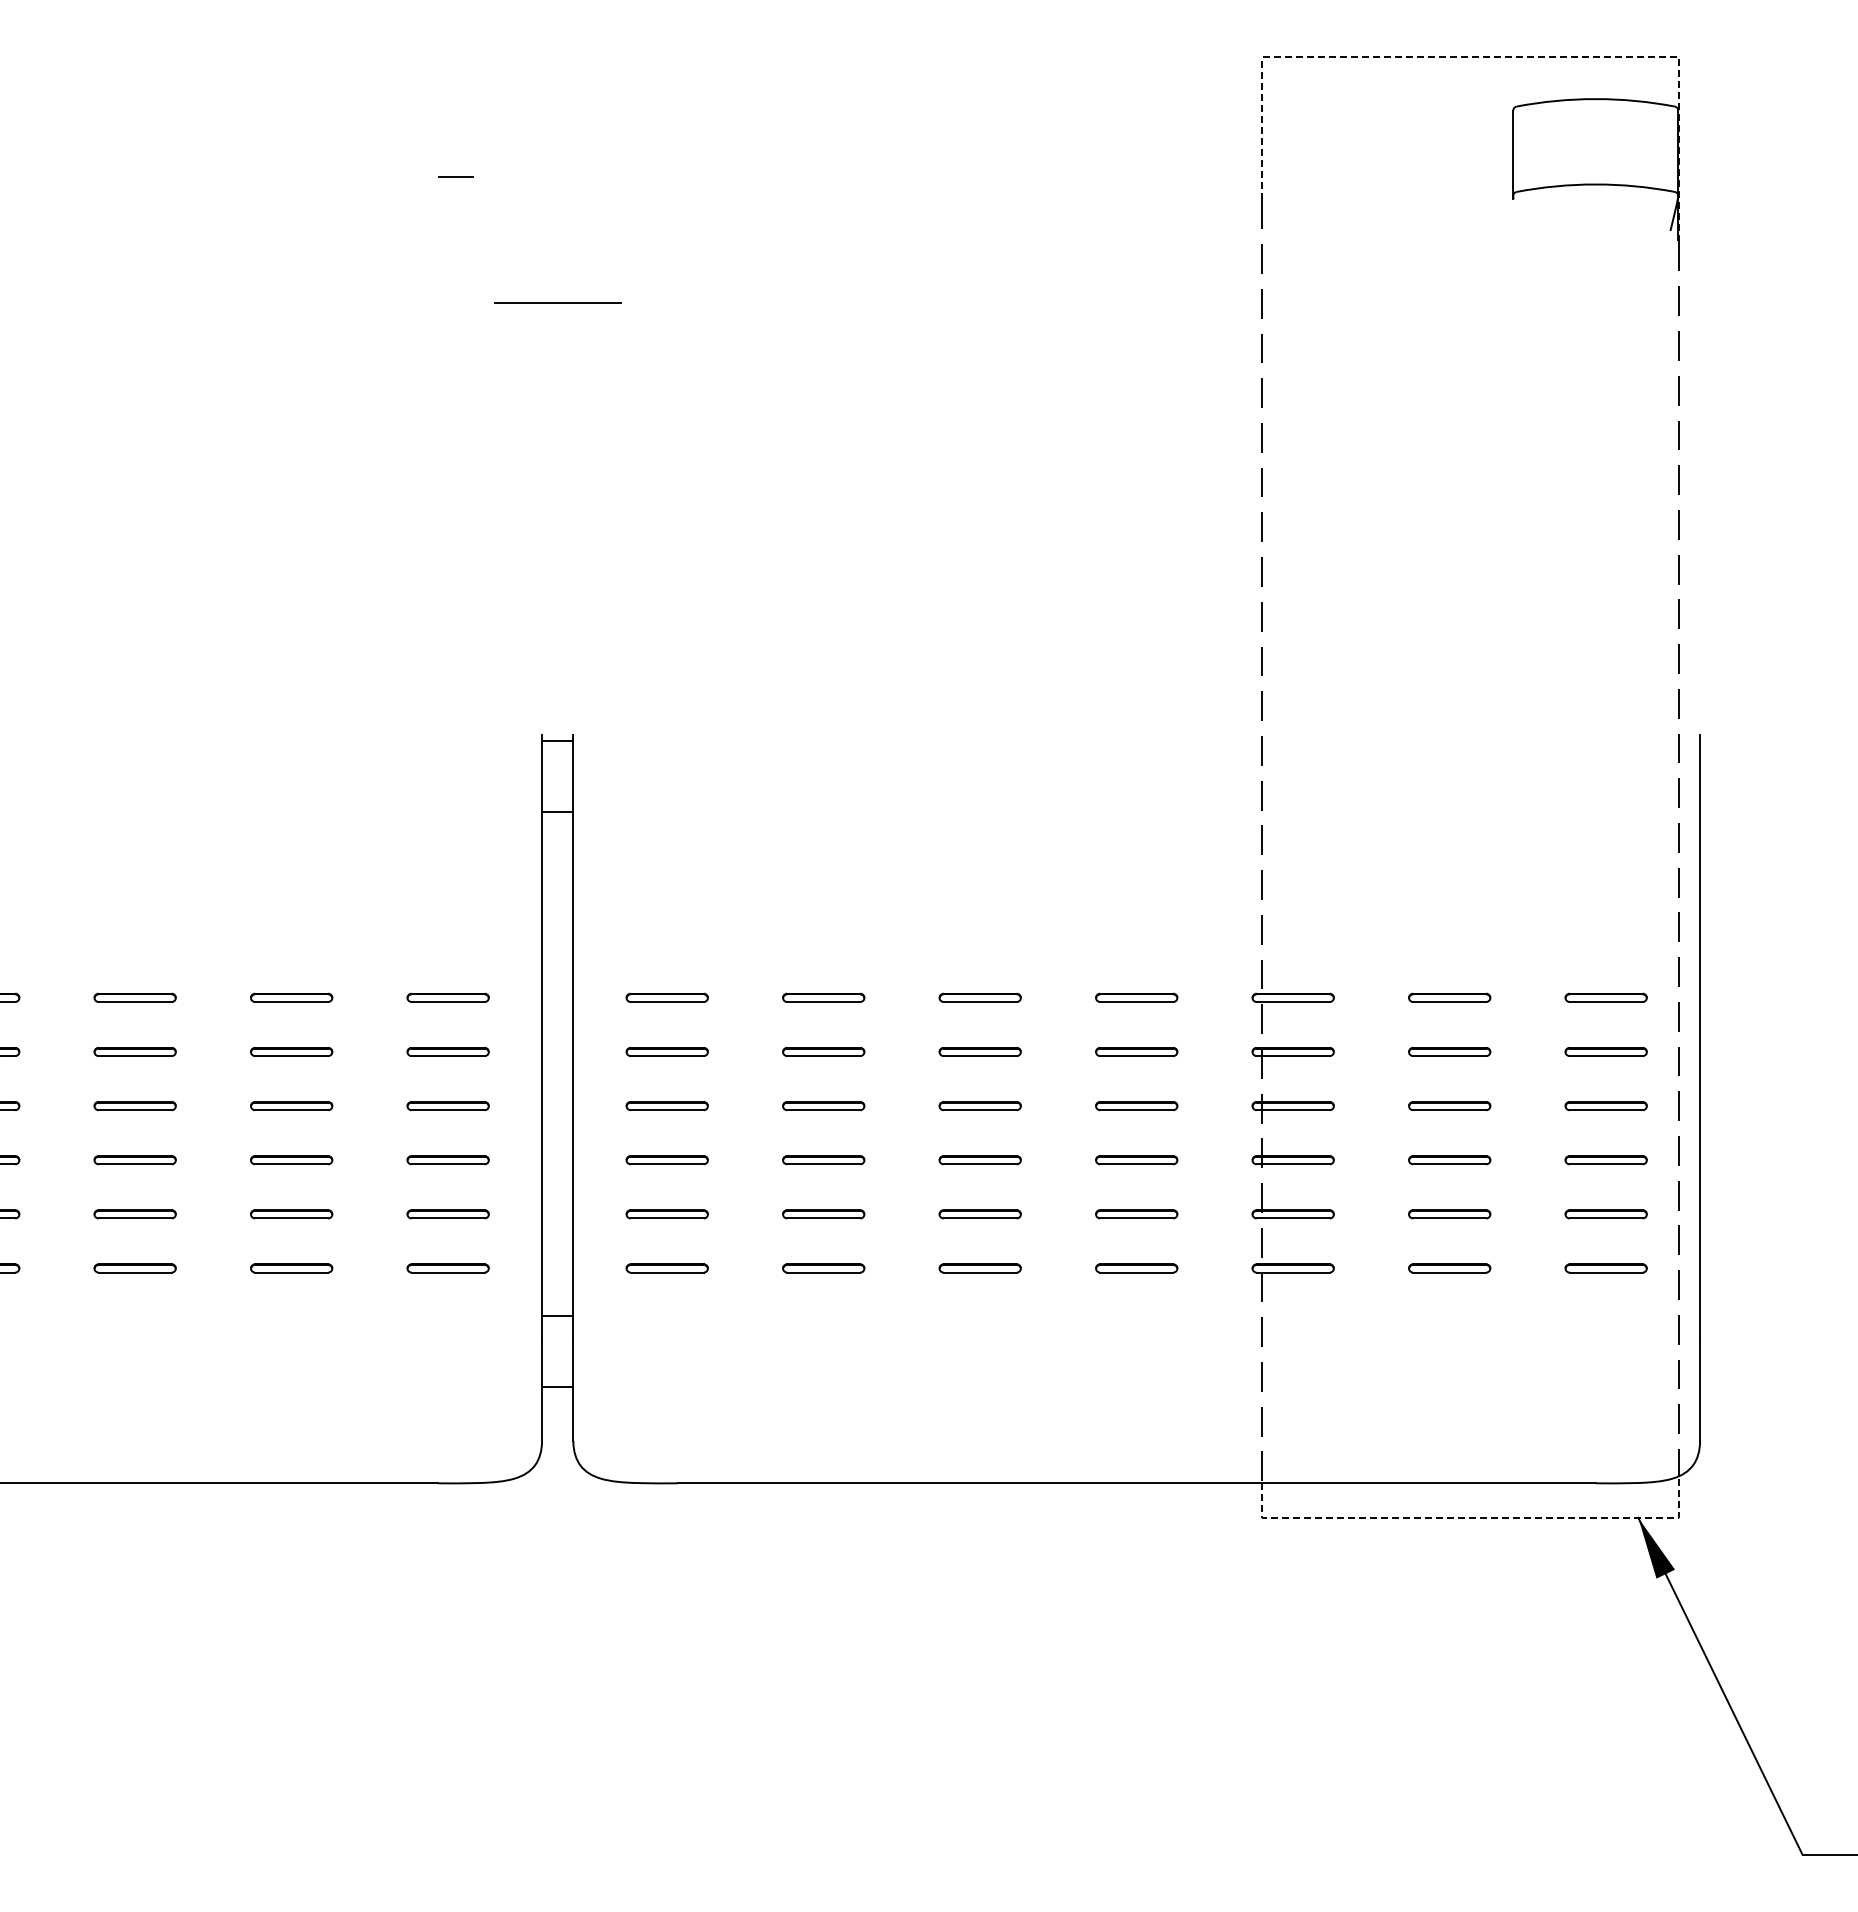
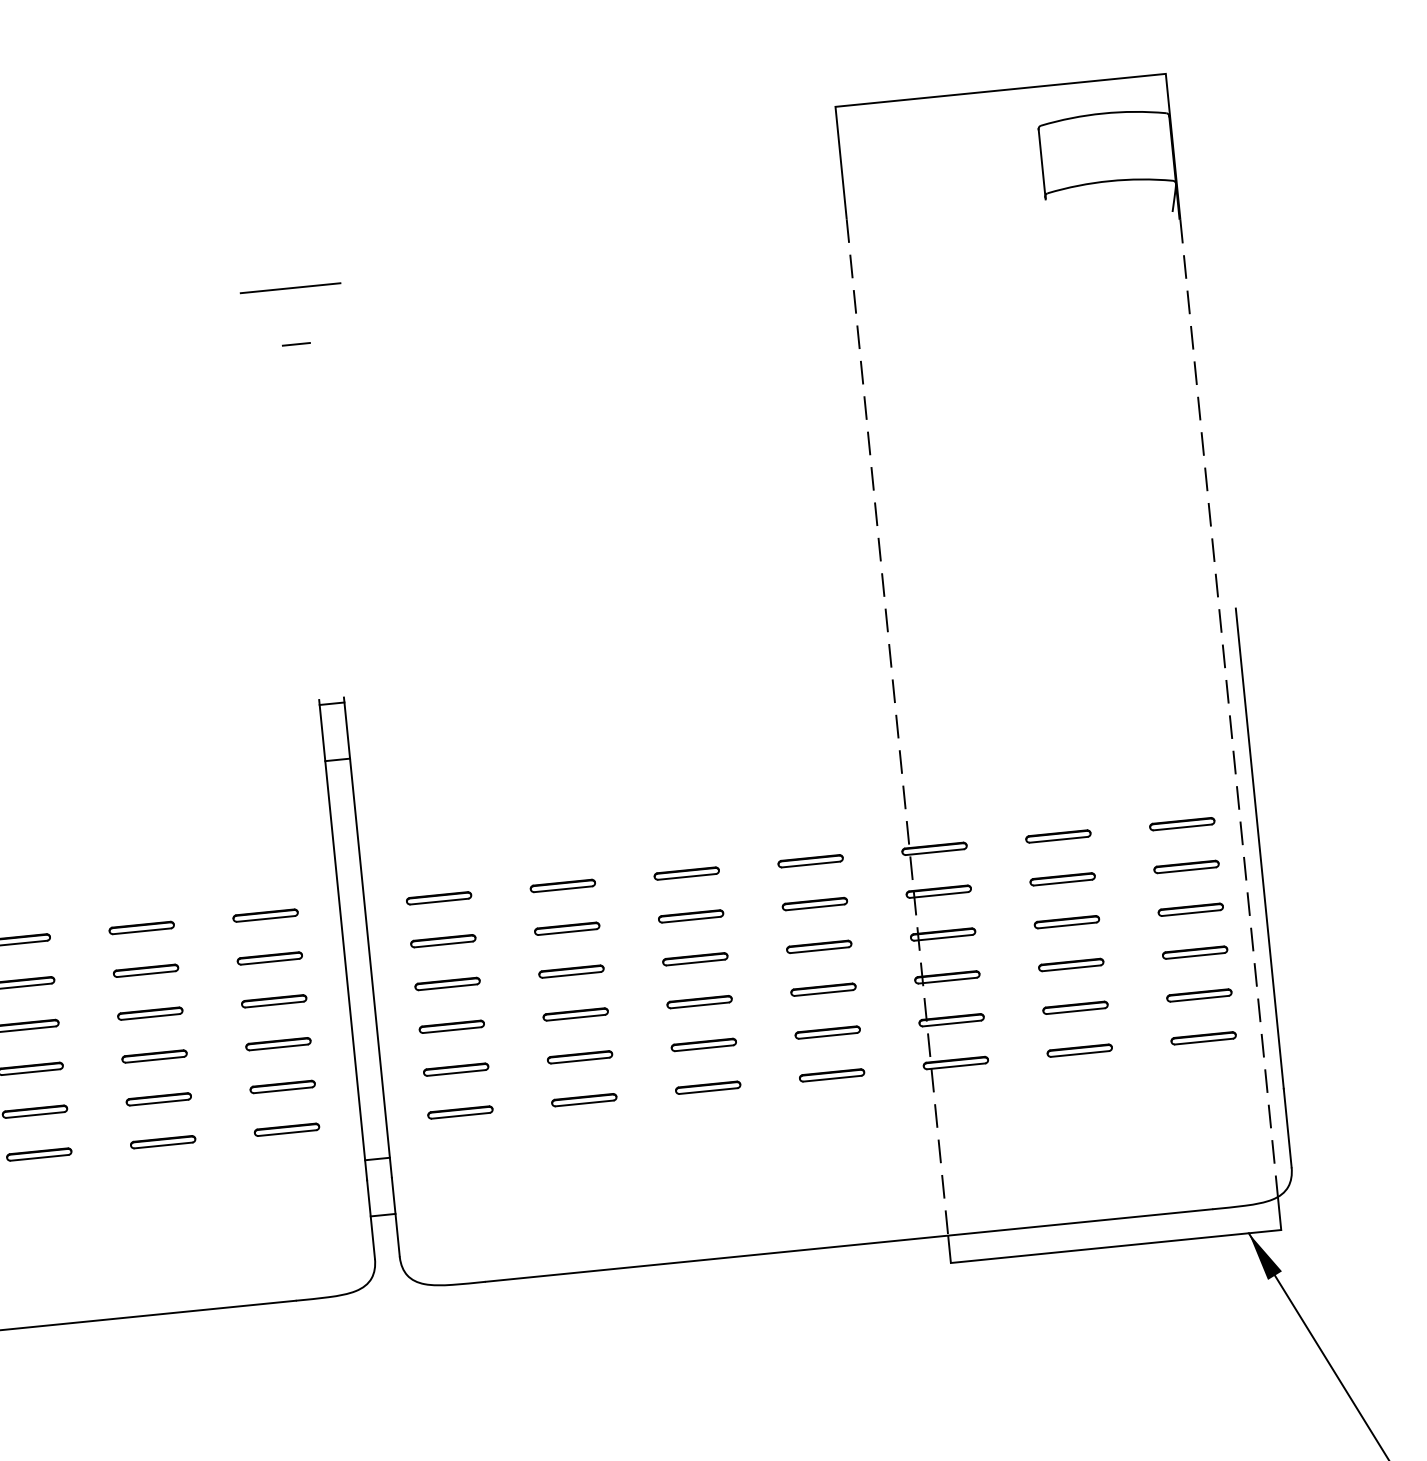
line: (1491, 57) -> (1017, 88), dashed -> solid
line: (455, 176) -> (295, 343), moved
line: (557, 302) -> (290, 287), moved
line: (1474, 1517) -> (1119, 1245), dashed -> solid

